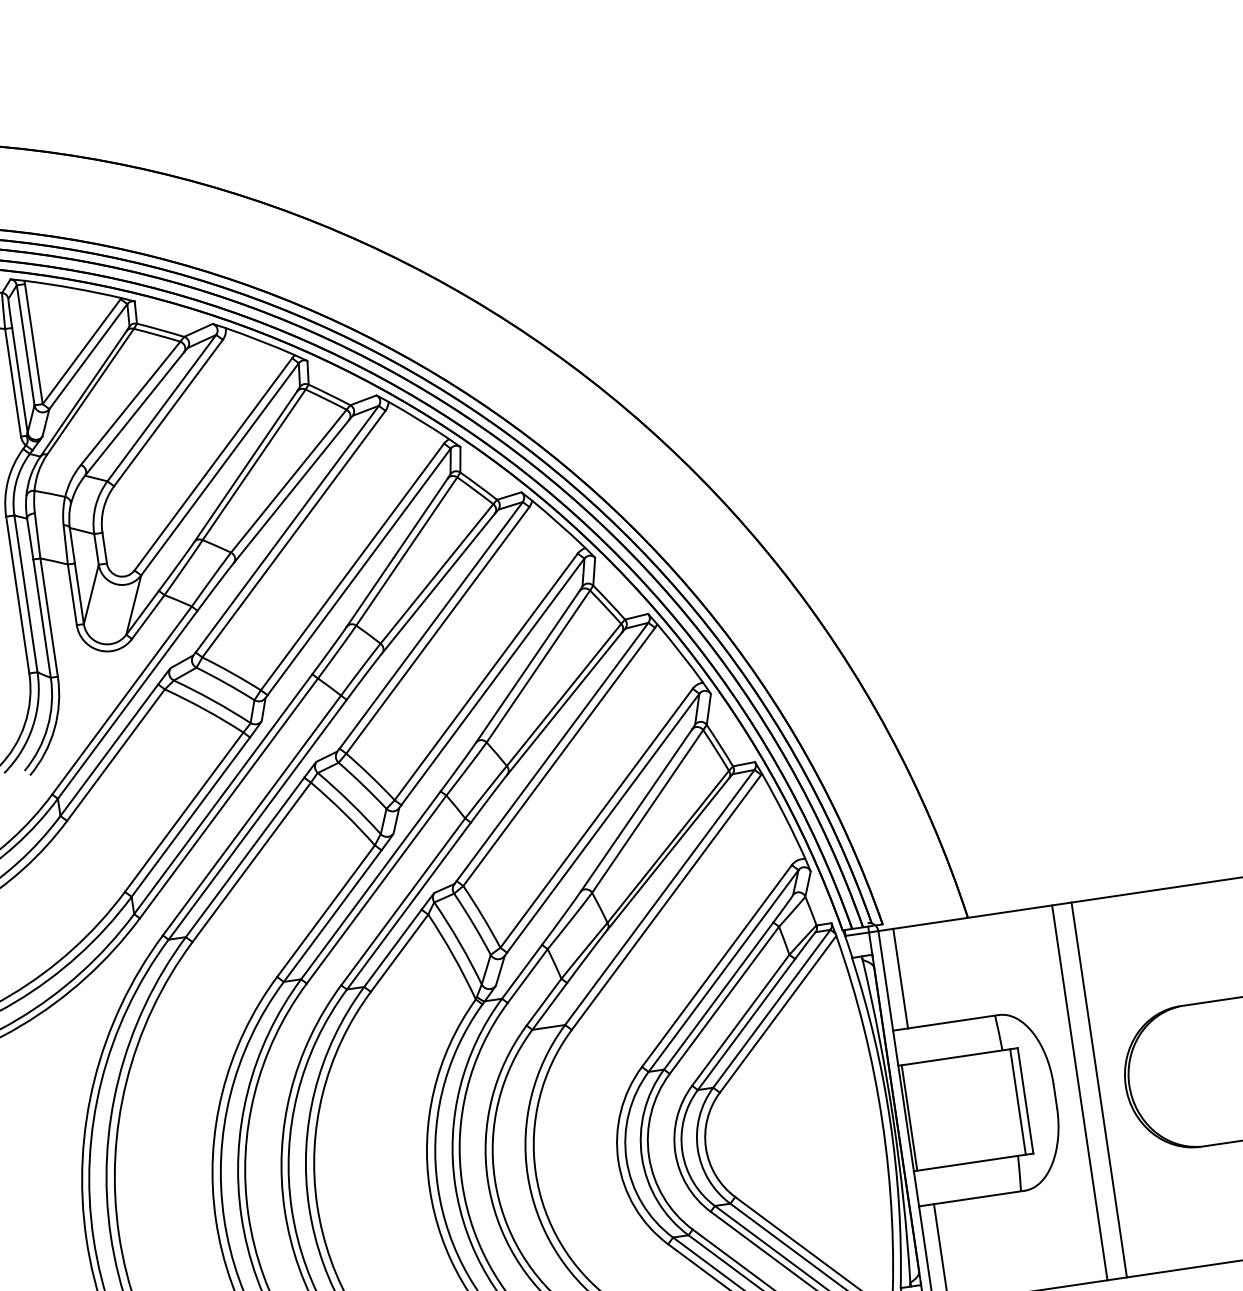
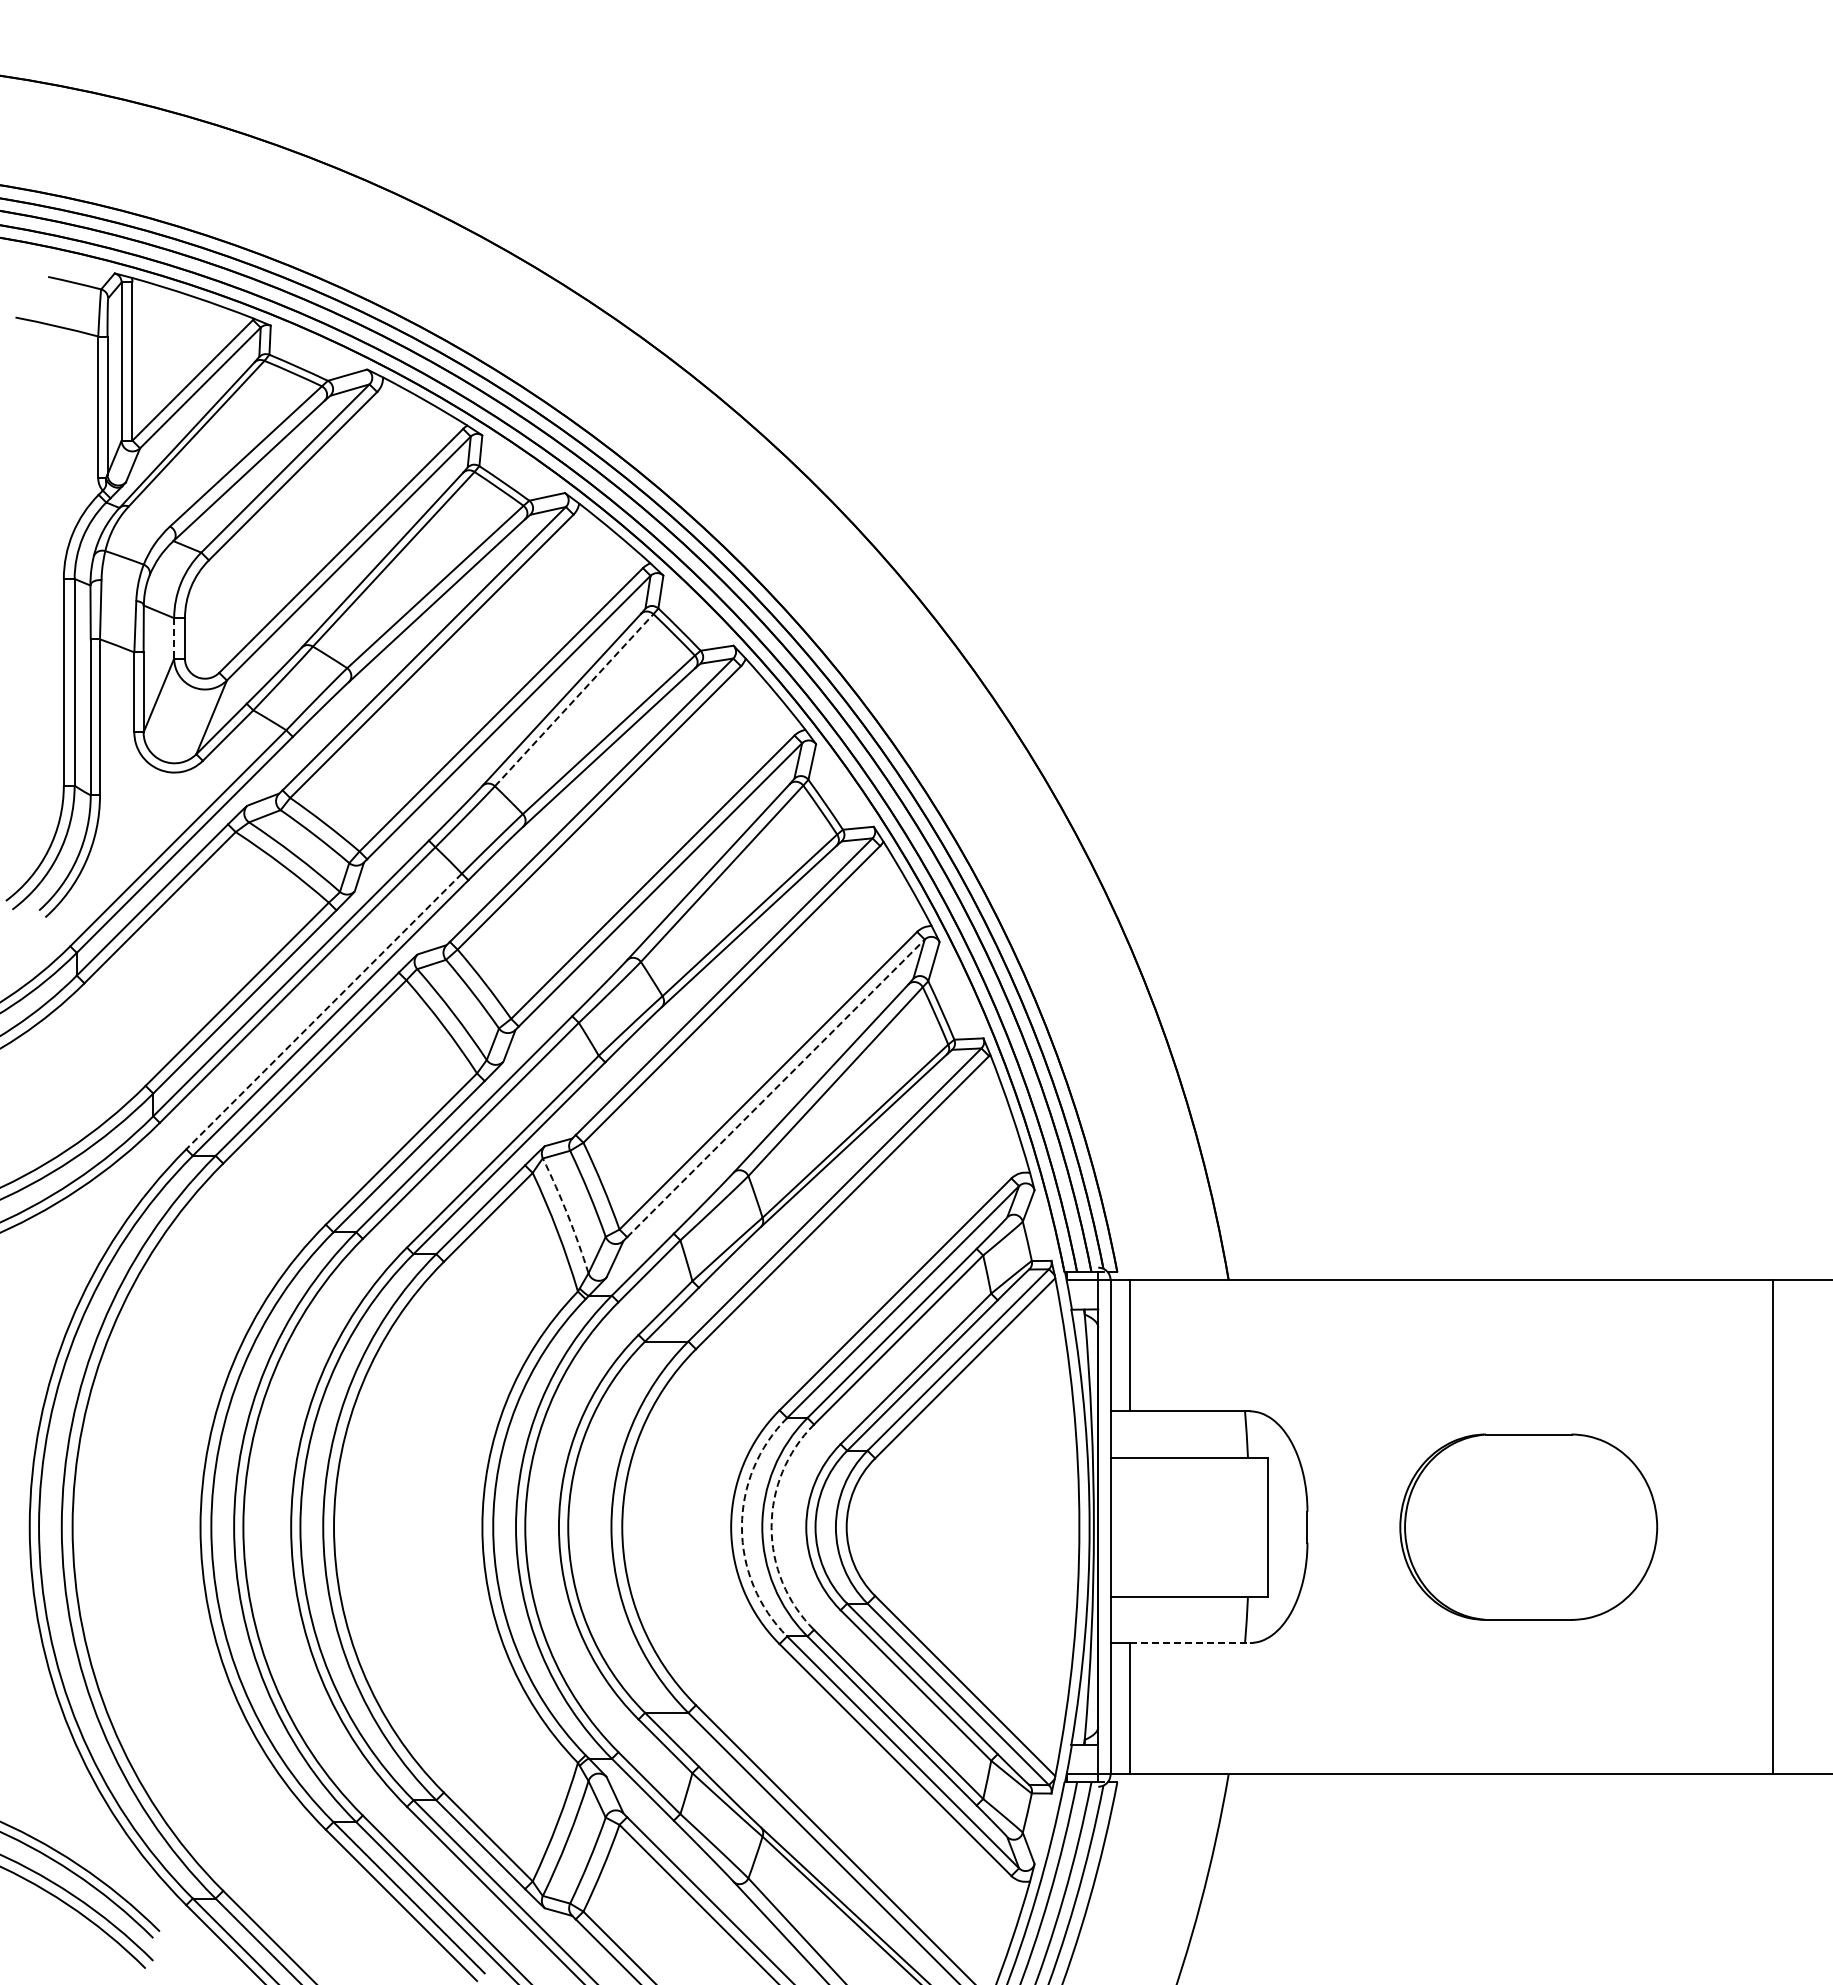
line: (96, 549) -> (174, 638), solid -> dashed
line: (407, 551) -> (574, 700), solid -> dashed
line: (252, 815) -> (324, 1011), solid -> dashed
line: (603, 823) -> (776, 1088), solid -> dashed
arc: (459, 942) -> (567, 1215), solid -> dashed
line: (1099, 1090) -> (1365, 1527), removed
line: (1079, 1093) -> (1339, 1527), removed
line: (1018, 1101) -> (1258, 1526), removed
line: (909, 1117) -> (1115, 1526), removed
arc: (649, 1156) -> (771, 1527), solid -> dashed
arc: (626, 1160) -> (741, 1527), solid -> dashed
line: (979, 1197) -> (1190, 1643), solid -> dashed

